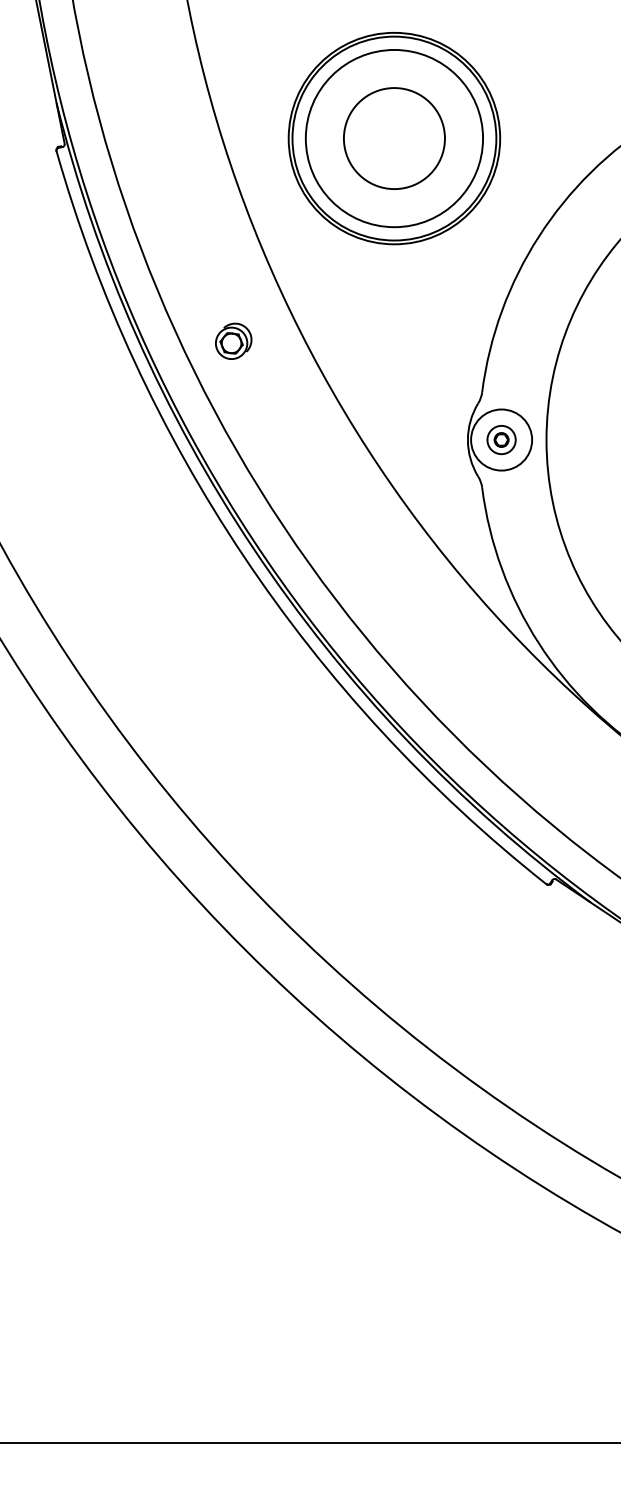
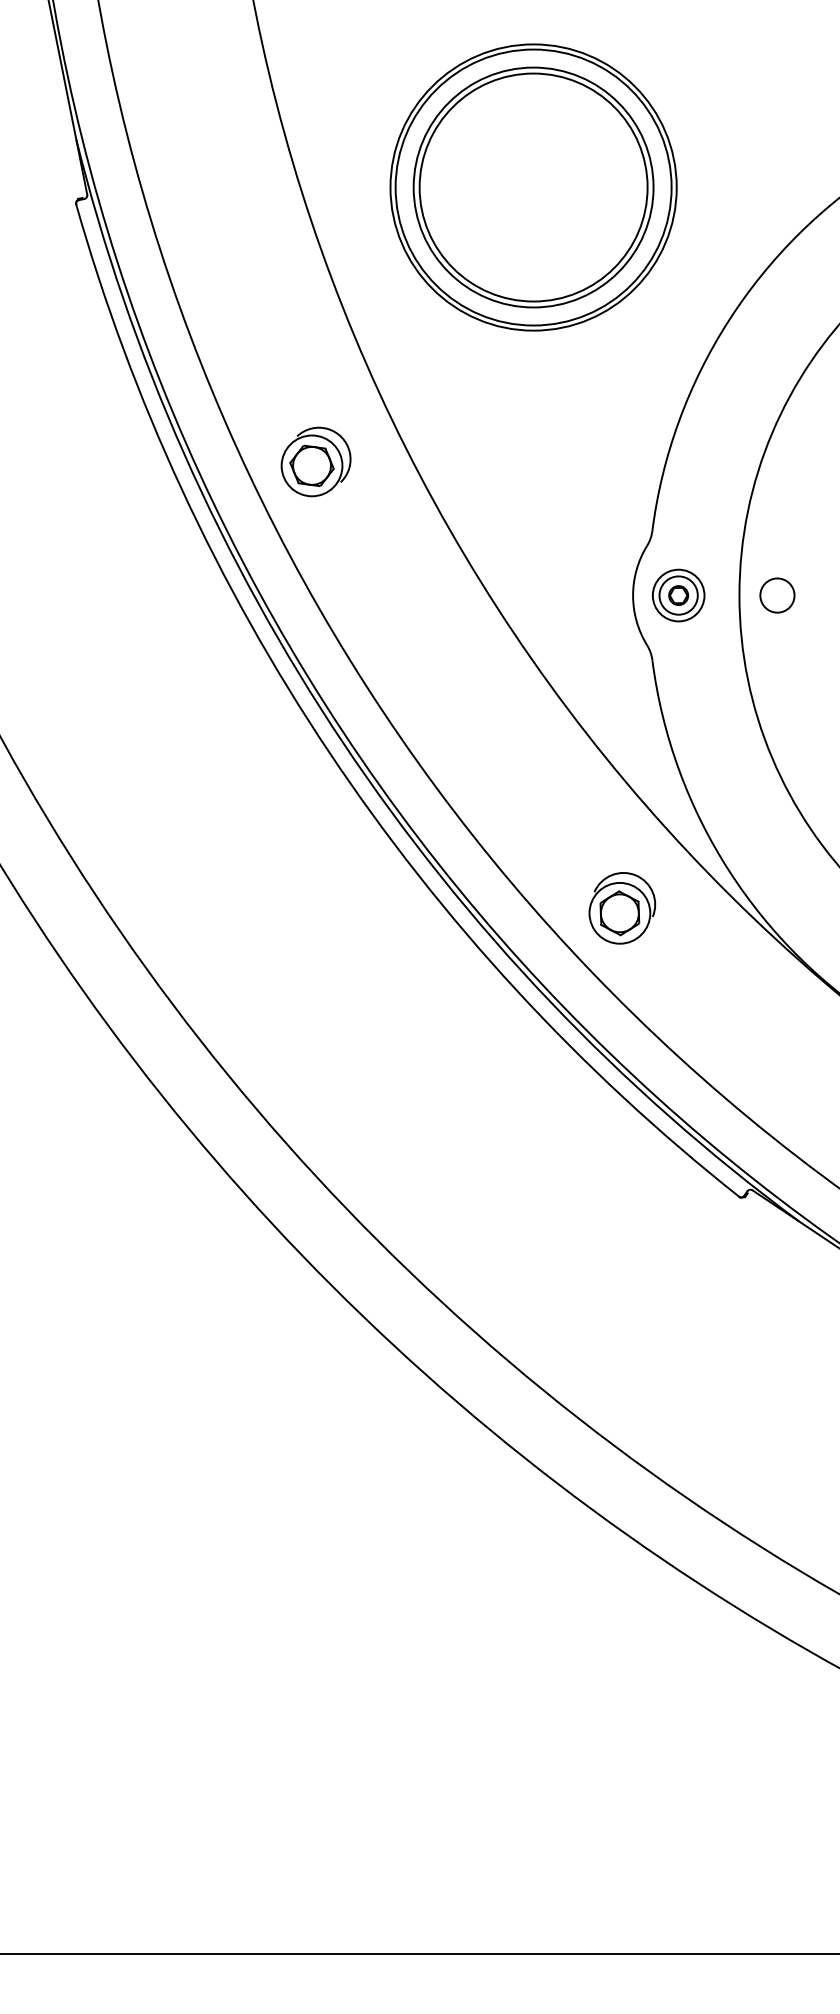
circle: (394, 138) -> (533, 187), size x1.67
part: (233, 340) -> (315, 461), size x1.43
circle: (501, 439) -> (678, 595), size x0.62
circle: (574, 439) -> (777, 595), added
part: (459, 671) -> (621, 908), added

